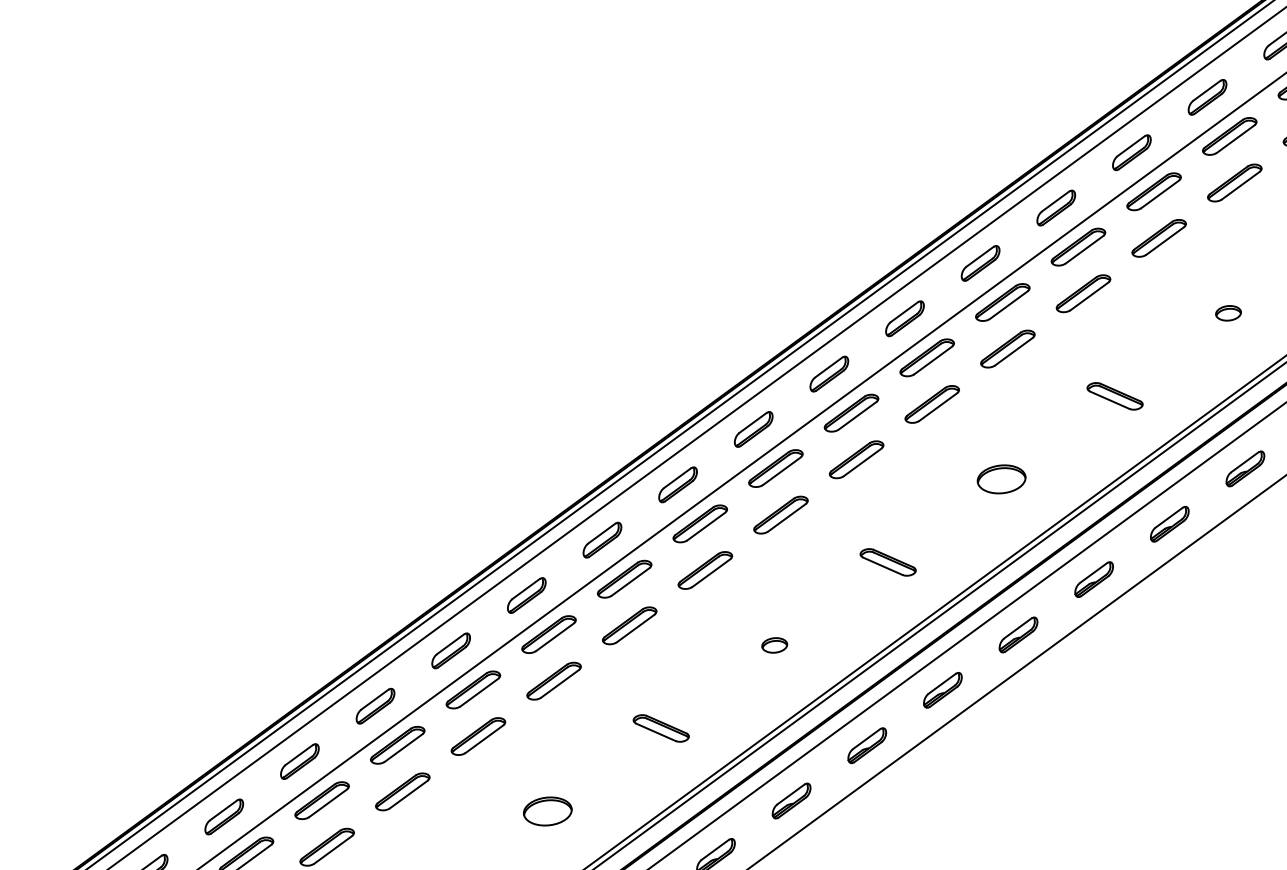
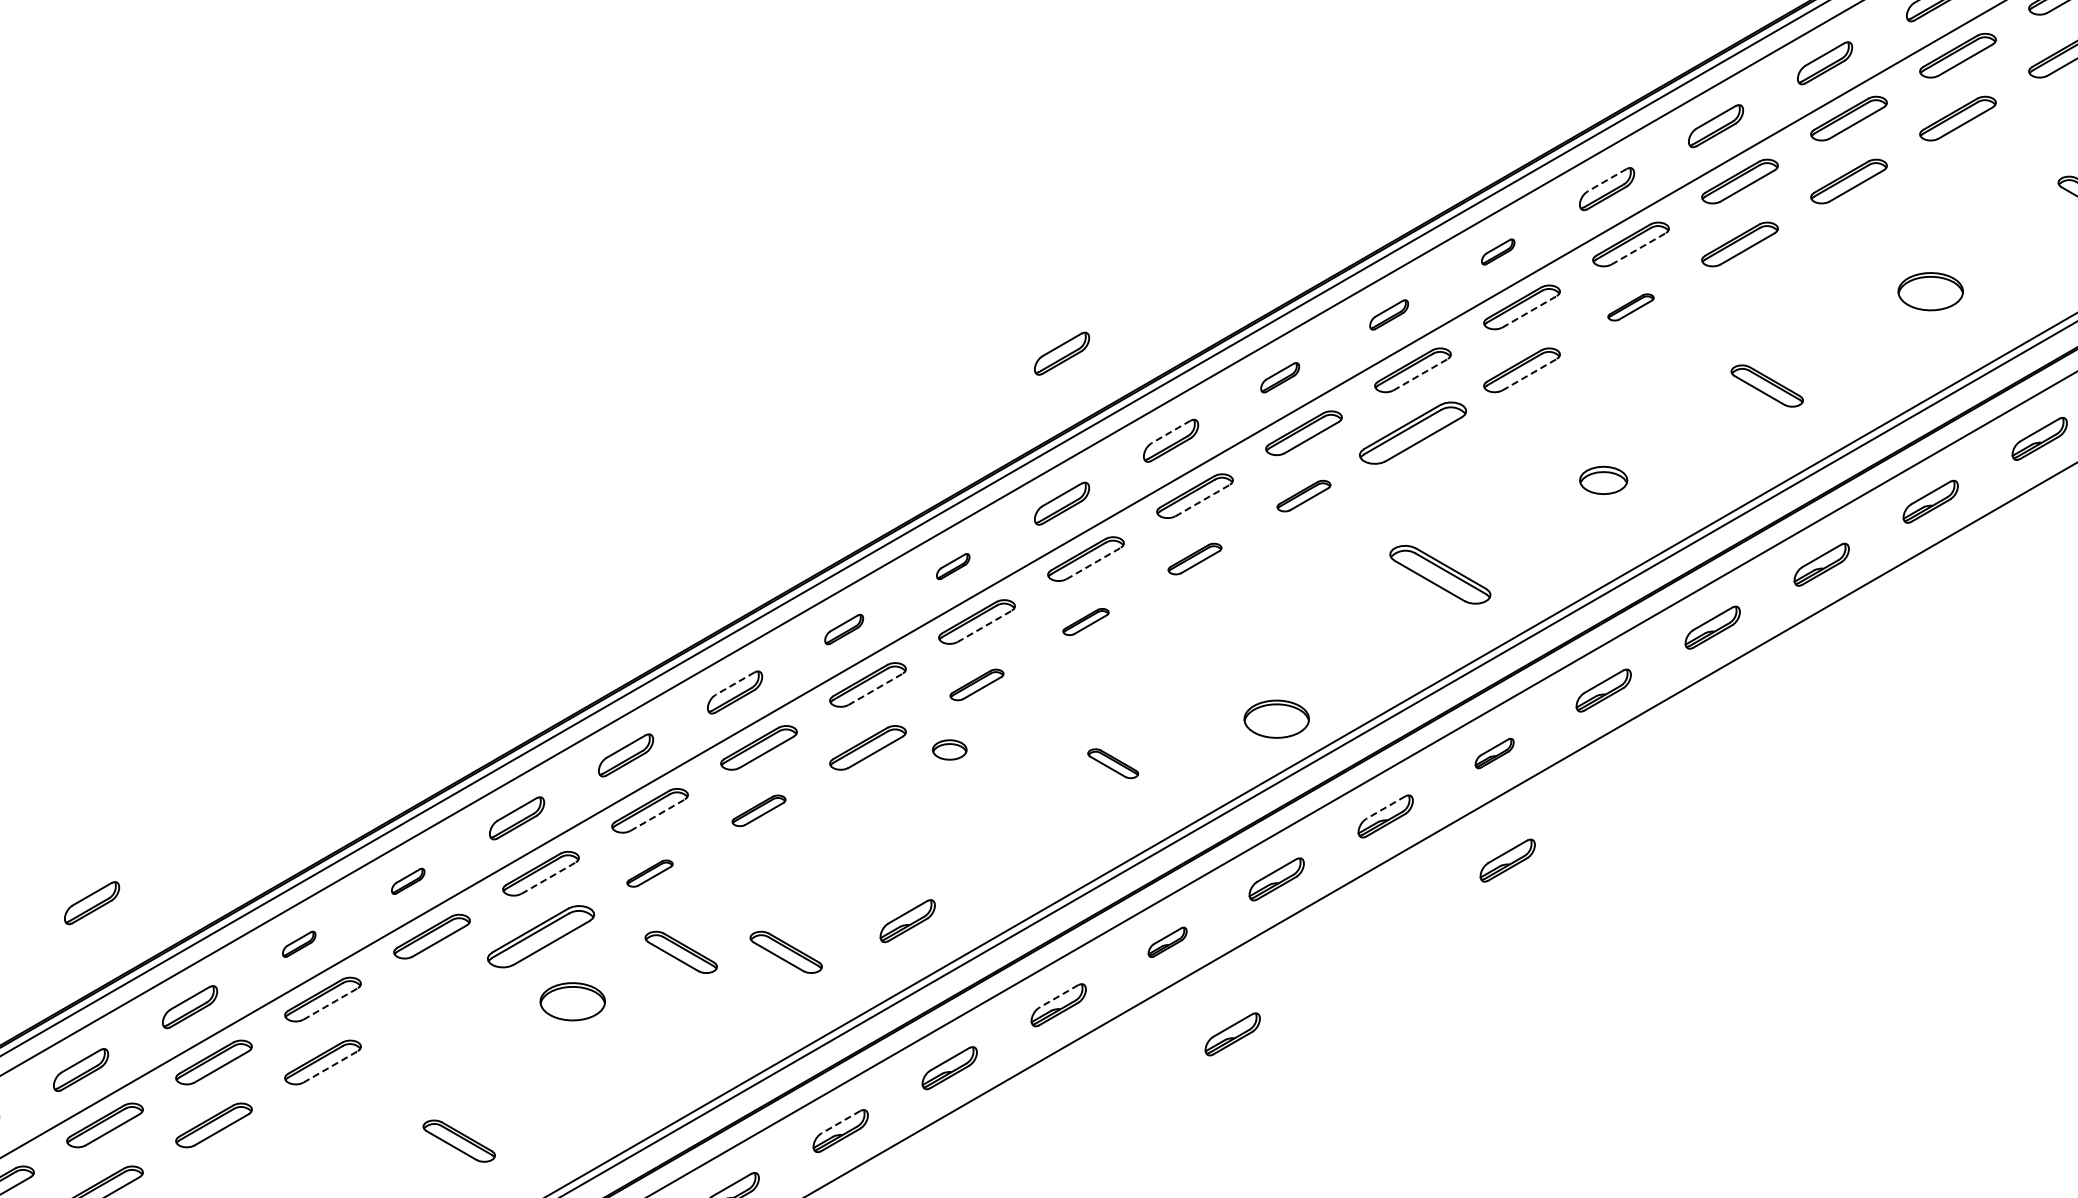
line: (1207, 90) -> (1607, 180), solid -> dashed
line: (1236, 138) -> (1639, 248), solid -> dashed
part: (1132, 152) -> (1498, 251), size x0.6
part: (1234, 183) -> (1630, 307), size x0.6
line: (1160, 194) -> (1530, 311), solid -> dashed
part: (1056, 207) -> (1389, 314), size x0.7
line: (1165, 240) -> (1530, 374), solid -> dashed
line: (1085, 249) -> (1421, 374), solid -> dashed
part: (817, 262) -> (1062, 353), added
part: (980, 263) -> (1280, 377), size x0.7
part: (1083, 293) -> (1412, 433), size x1.4
line: (904, 312) -> (1171, 432), solid -> dashed
part: (1228, 313) -> (1603, 480), size x1.4
part: (1007, 348) -> (1303, 495), size x0.7
line: (933, 360) -> (1203, 500), solid -> dashed
part: (1114, 396) -> (1439, 574), size x1.4
part: (931, 404) -> (1194, 558), size x0.7
line: (858, 415) -> (1094, 563), solid -> dashed
part: (754, 429) -> (953, 566), size x0.6
part: (856, 459) -> (1085, 621), size x0.6
line: (782, 471) -> (985, 626), solid -> dashed
part: (1001, 478) -> (1276, 718), moved
part: (678, 484) -> (844, 629), size x0.7
part: (780, 514) -> (976, 684), size x0.7
part: (1169, 524) -> (1494, 753), size x0.7
line: (706, 526) -> (876, 689), solid -> dashed
line: (602, 533) -> (735, 683), solid -> dashed
part: (887, 562) -> (1112, 763), size x0.7
line: (1093, 573) -> (1385, 807), solid -> dashed
part: (1187, 602) -> (1507, 860), added
part: (629, 625) -> (758, 810), size x0.7
line: (555, 636) -> (658, 814), solid -> dashed
part: (774, 645) -> (949, 749), moved
part: (553, 681) -> (649, 873), size x0.6
part: (942, 690) -> (1167, 942), size x0.7
line: (479, 692) -> (549, 877), solid -> dashed
part: (748, 695) -> (907, 921), added
part: (375, 706) -> (408, 881), size x0.6
part: (478, 736) -> (540, 936), size x1.4
part: (582, 736) -> (680, 951), added
line: (866, 739) -> (1058, 996), solid -> dashed
part: (143, 748) -> (92, 903), added
part: (998, 753) -> (1232, 1034), added
part: (300, 761) -> (299, 944), size x0.6
part: (402, 791) -> (431, 999), removed
line: (328, 802) -> (331, 1003), solid -> dashed
part: (547, 811) -> (572, 1001), moved
line: (333, 849) -> (331, 1066), solid -> dashed
line: (715, 850) -> (840, 1122), solid -> dashed

